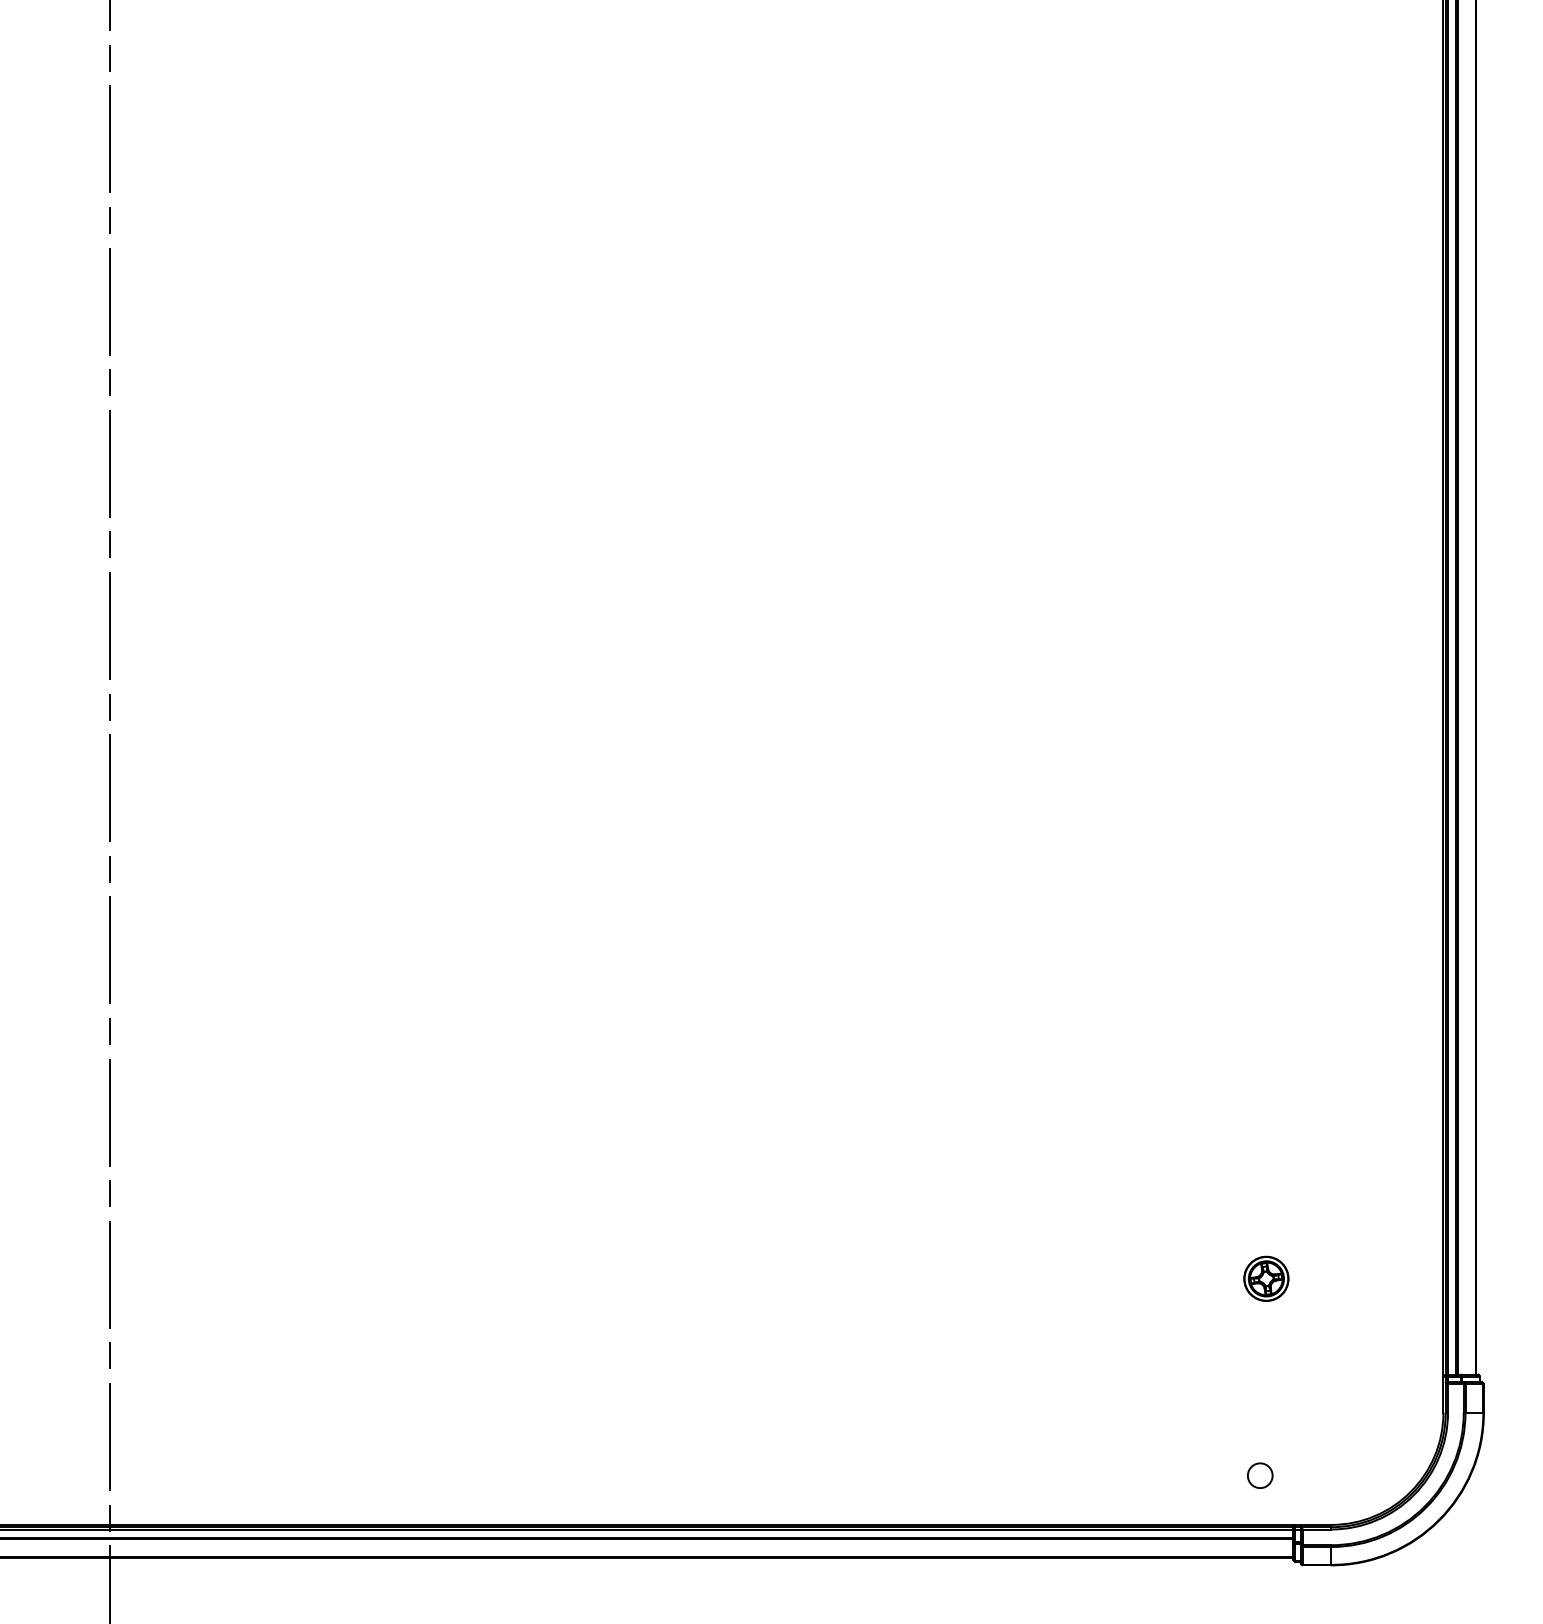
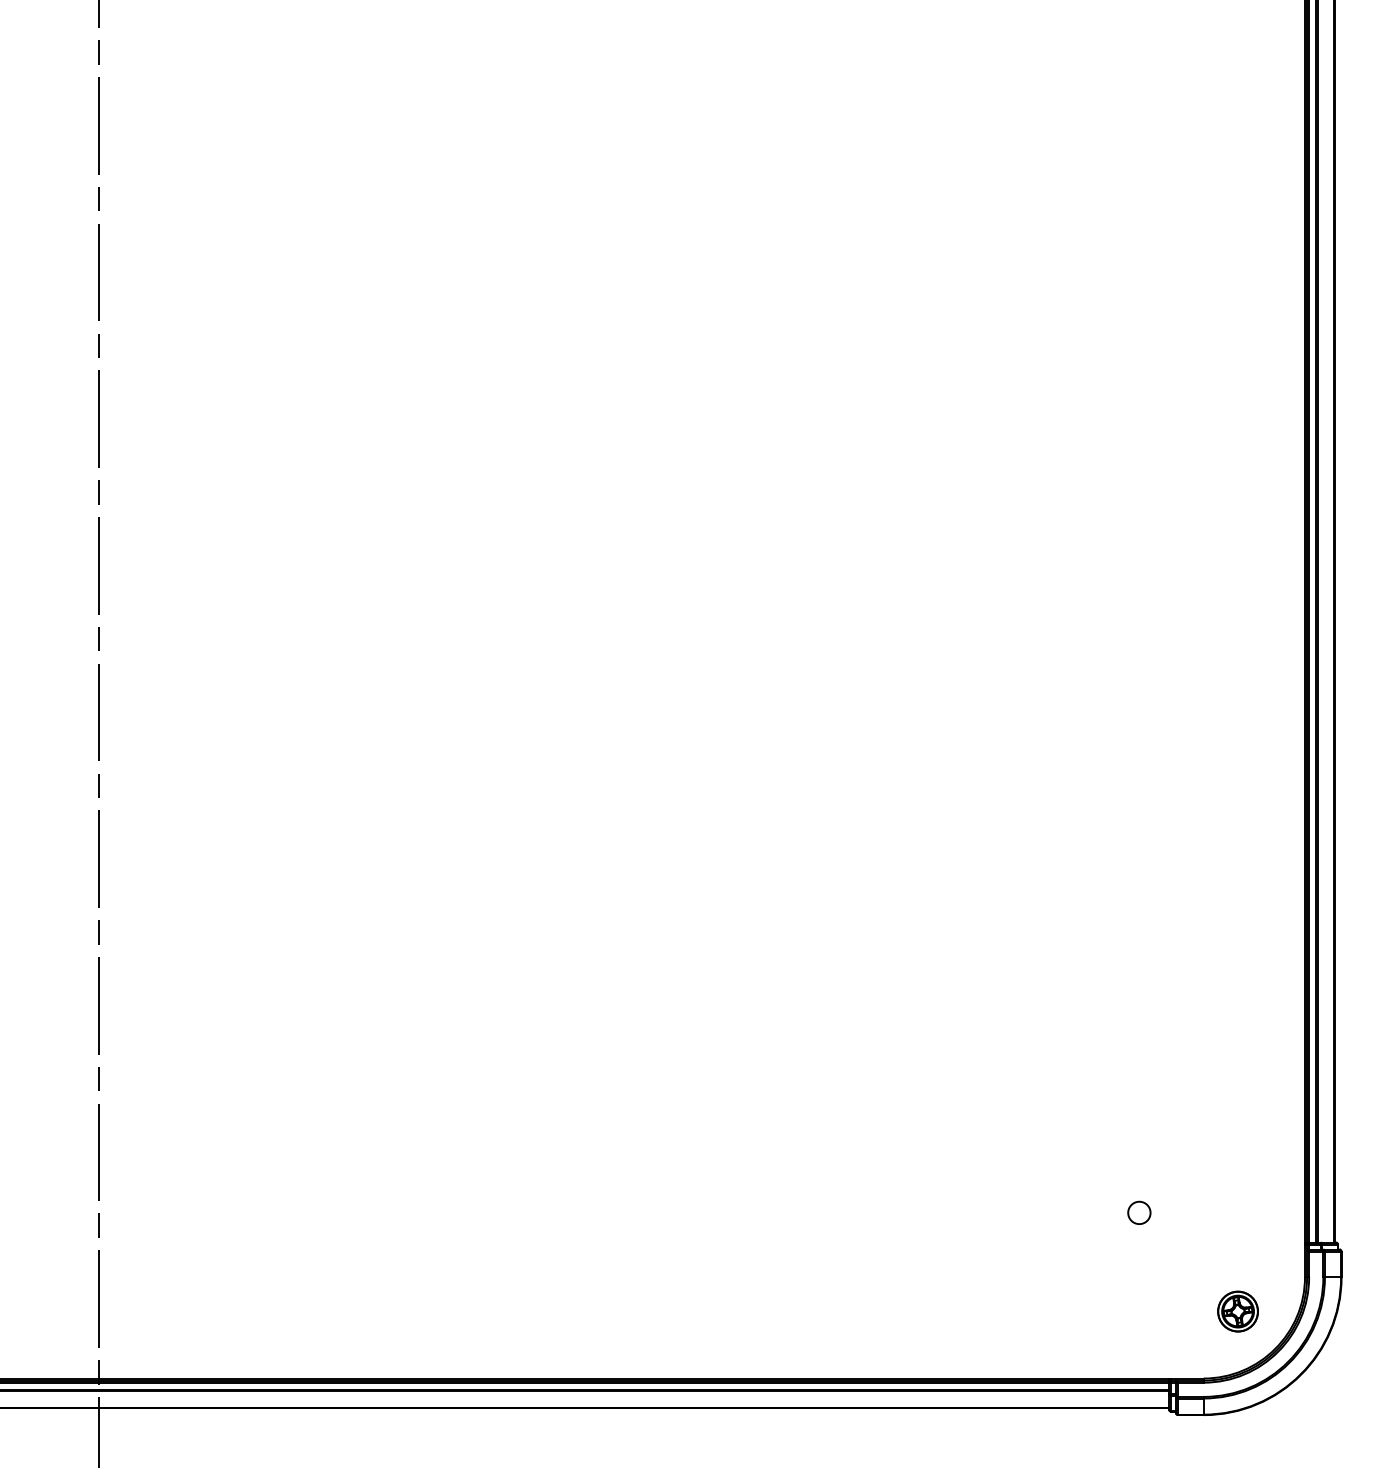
part: (1266, 1278) -> (1238, 1311), moved
circle: (1260, 1475) -> (1139, 1212), moved

